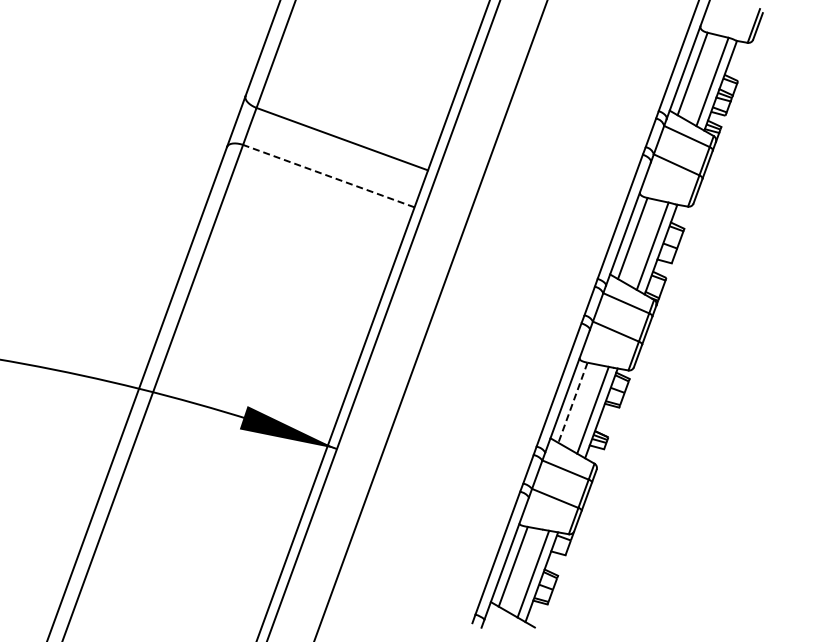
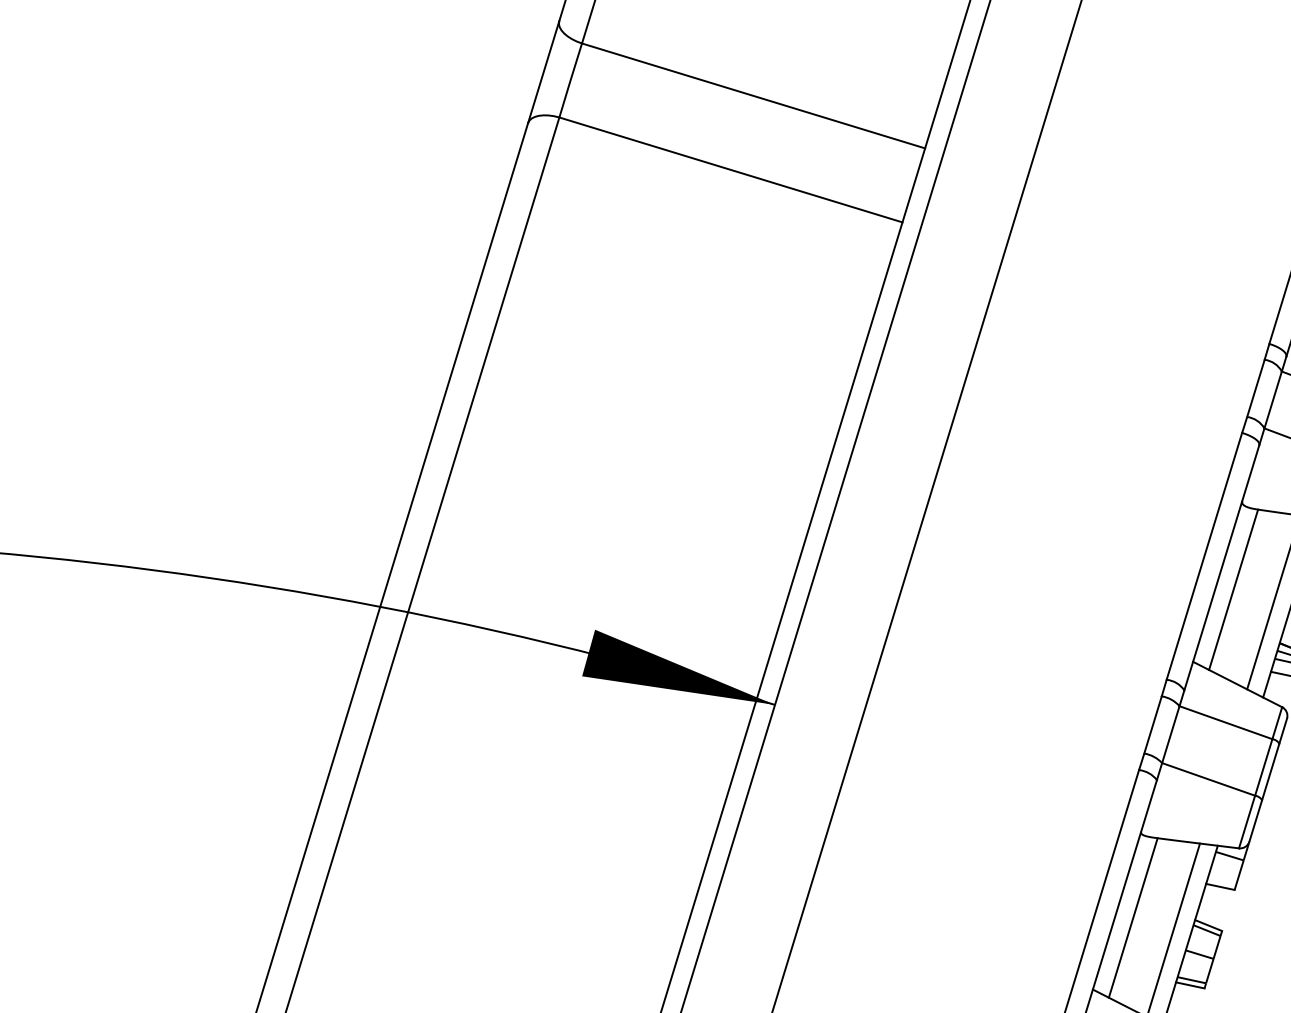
line: (328, 175) -> (730, 168), dashed -> solid
line: (572, 402) -> (1232, 589), dashed -> solid

